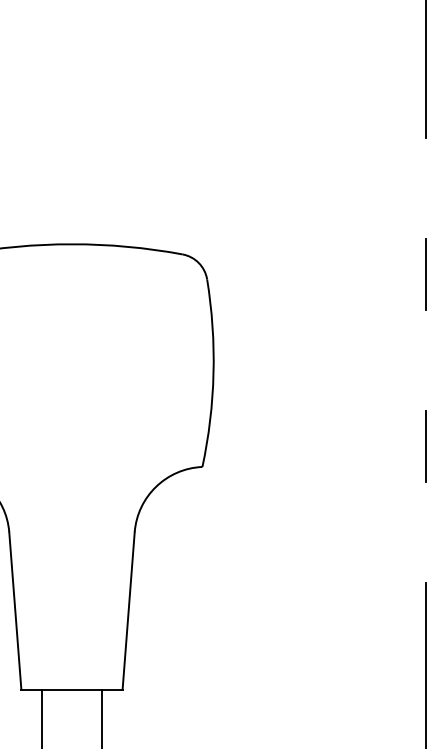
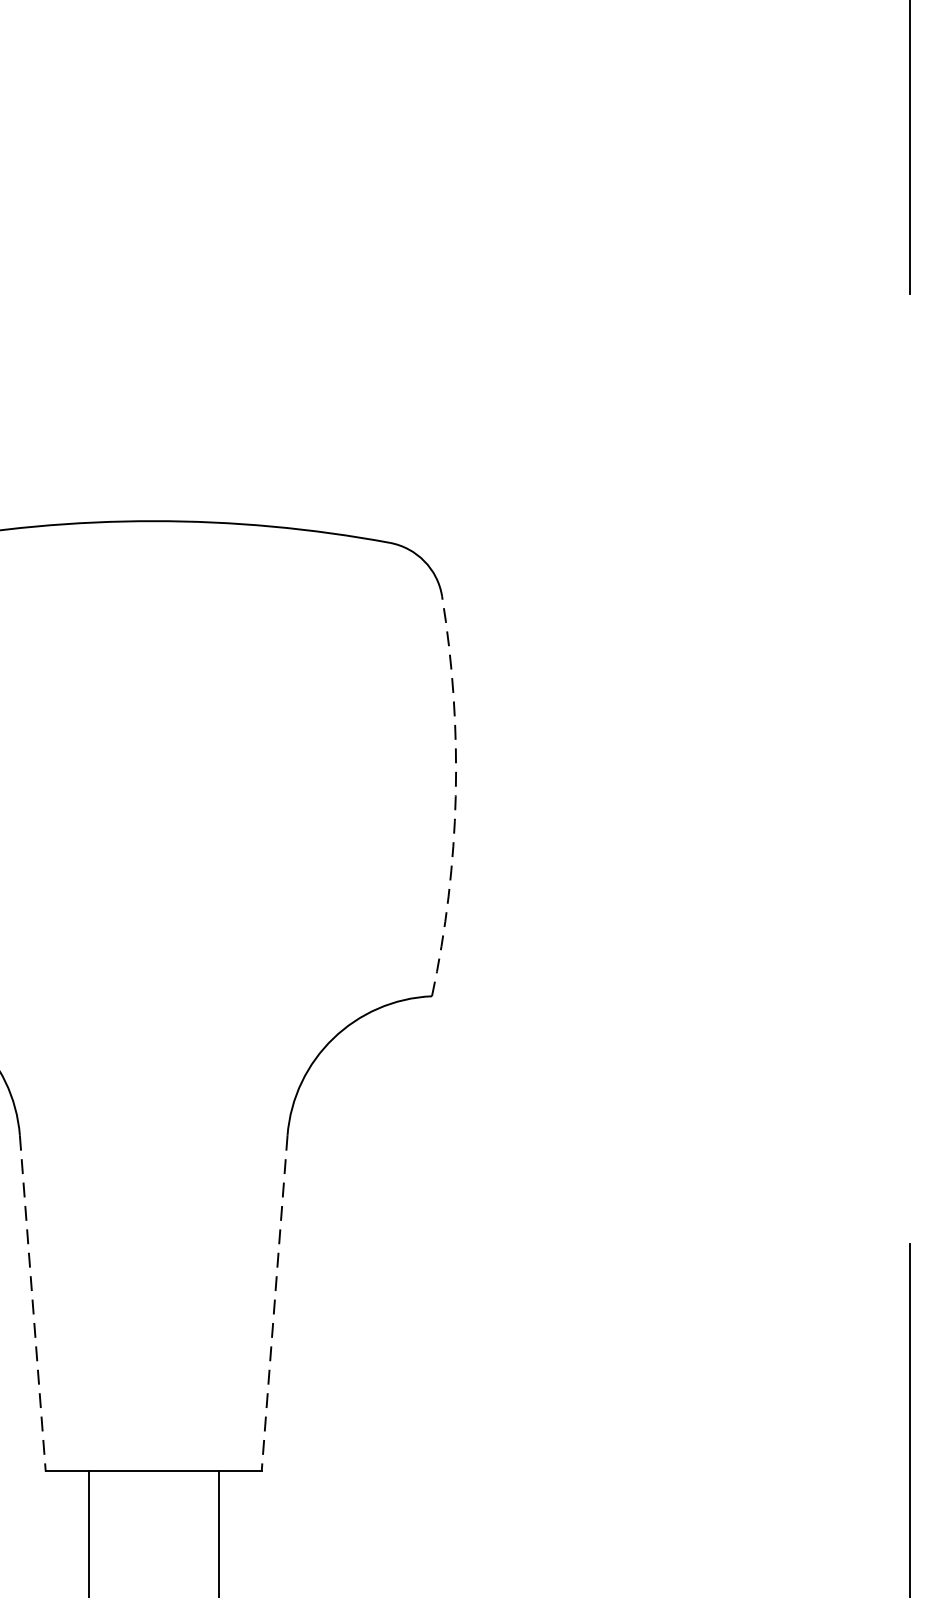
line: (426, 273) -> (910, 583), removed
arc: (213, 373) -> (455, 796), solid -> dashed
line: (426, 446) -> (910, 952), removed
line: (15, 611) -> (33, 1304), solid -> dashed
line: (128, 611) -> (274, 1304), solid -> dashed

